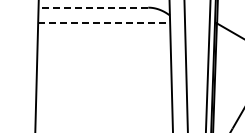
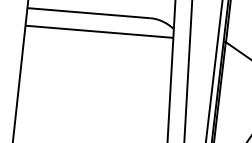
line: (93, 7) -> (88, 12), dashed -> solid
line: (104, 23) -> (99, 31), dashed -> solid

